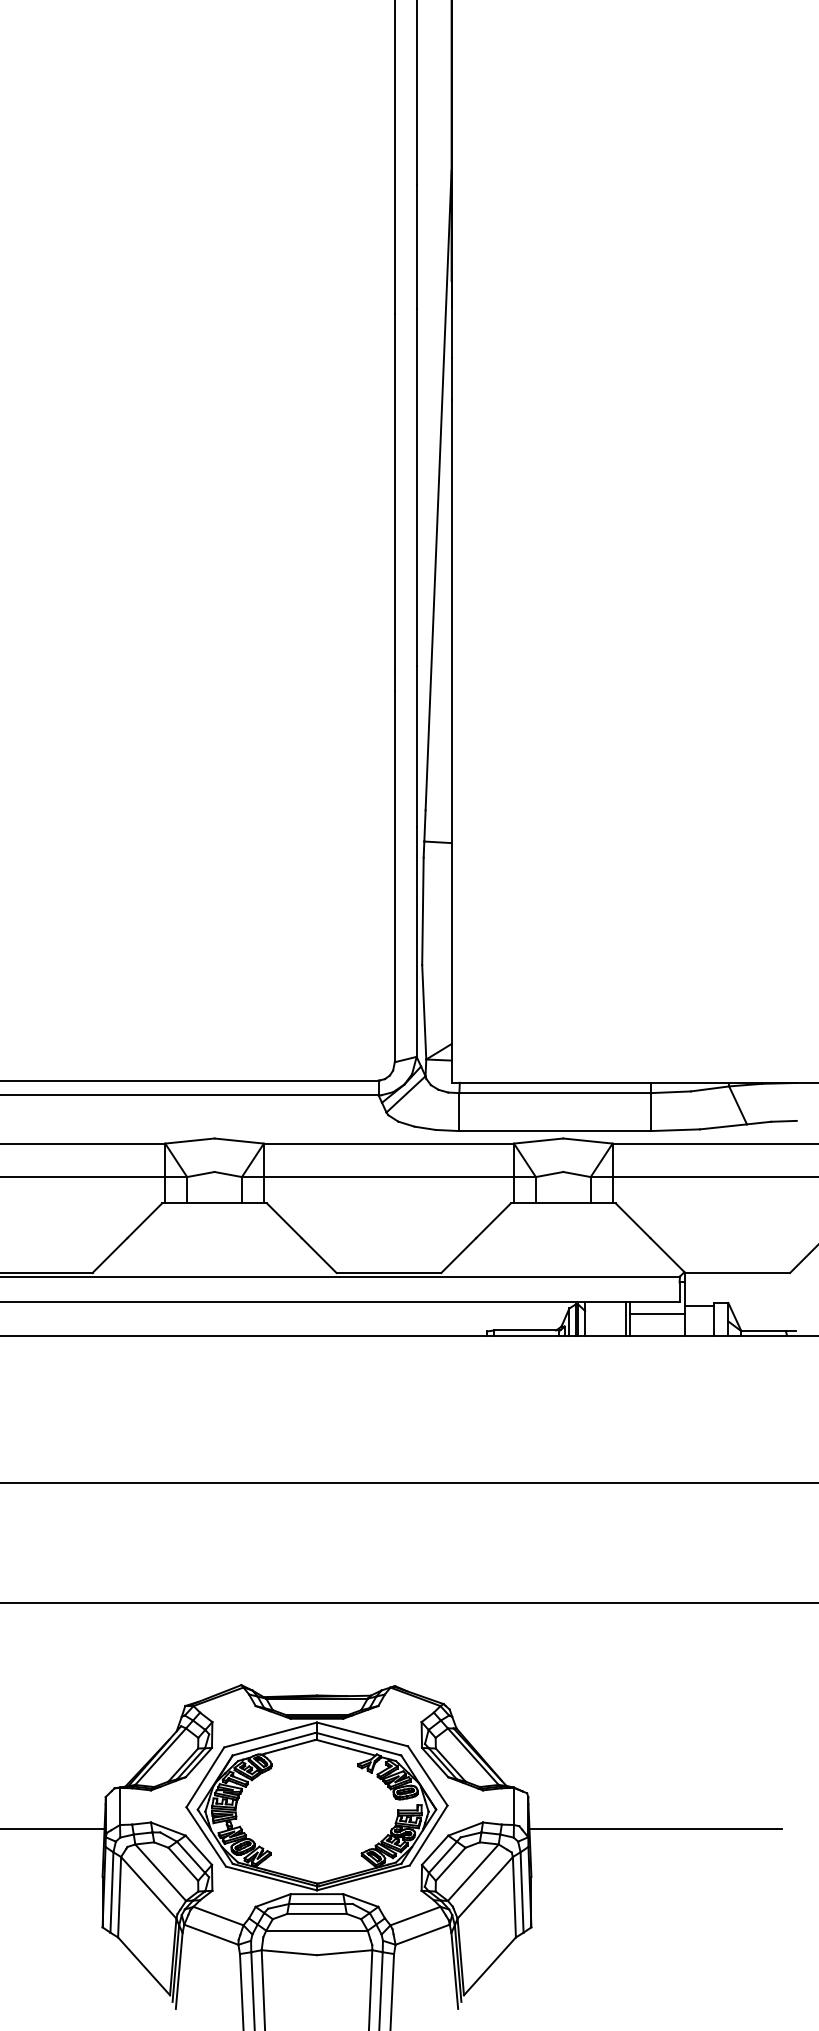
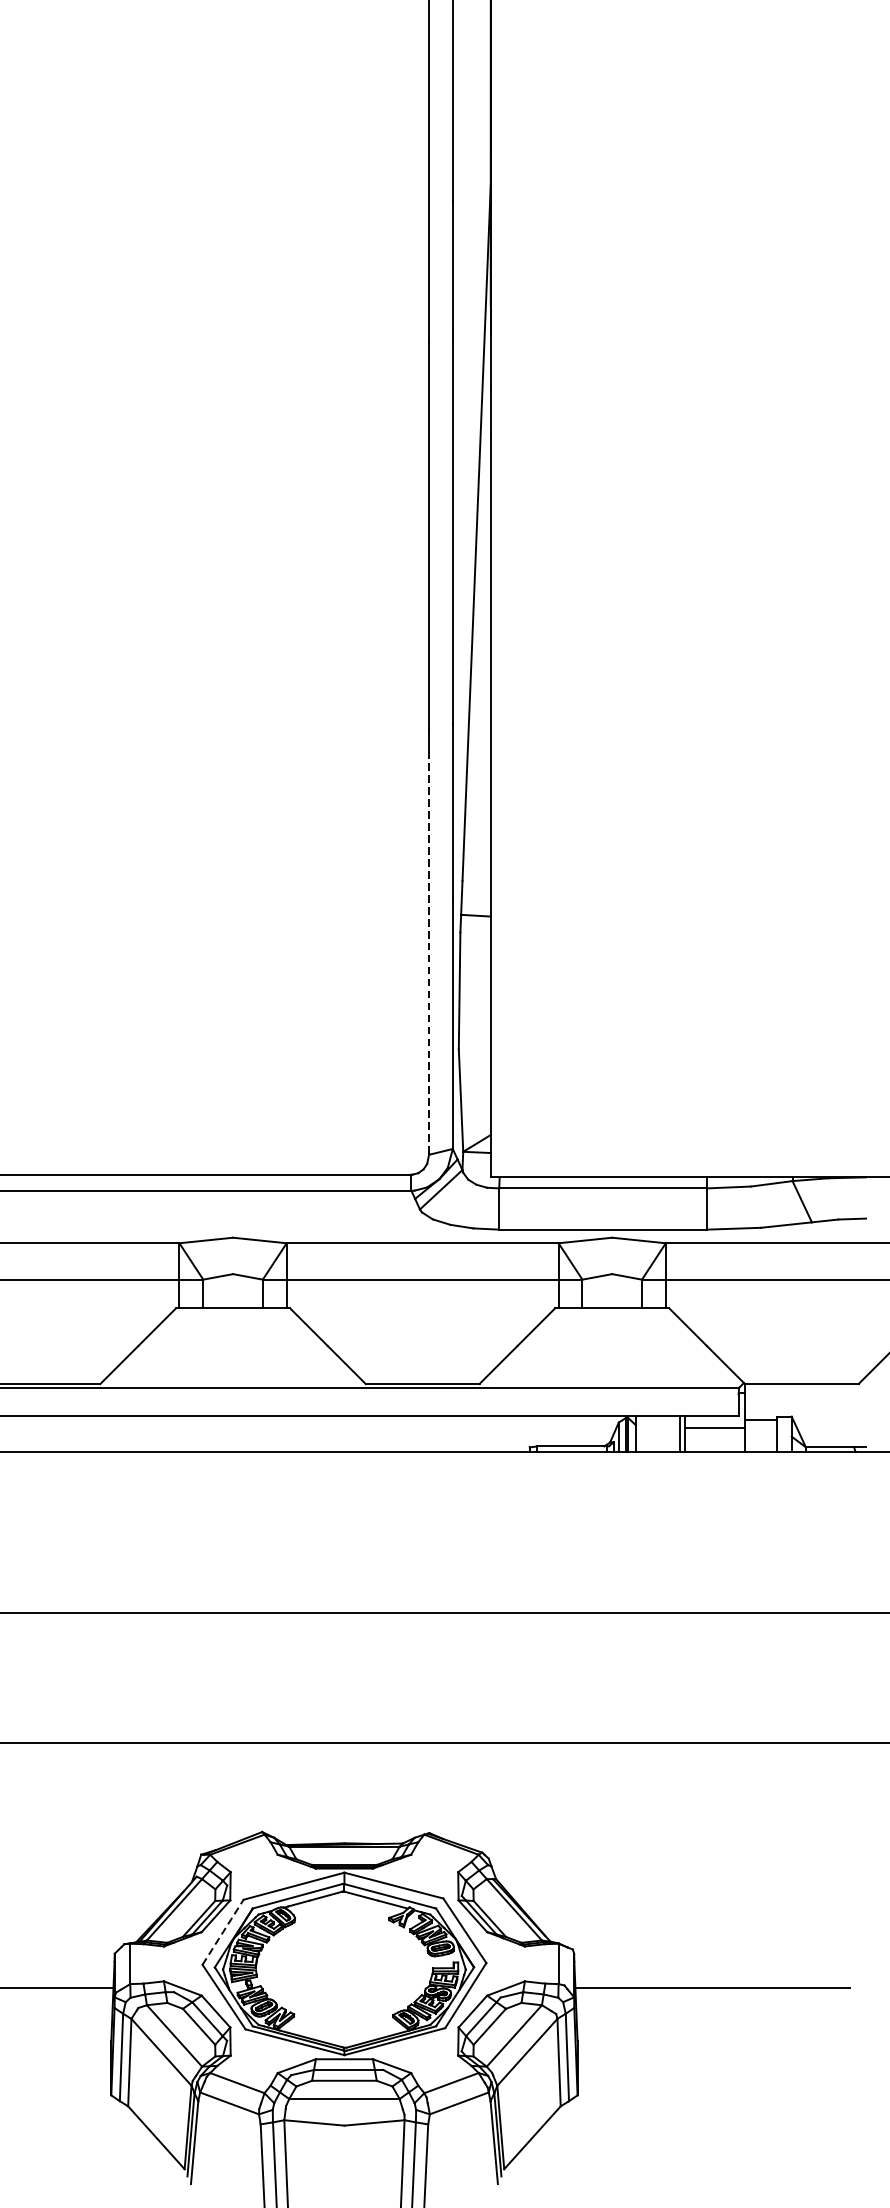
line: (394, 877) -> (428, 953), solid -> dashed
line: (205, 1776) -> (223, 1931), solid -> dashed

